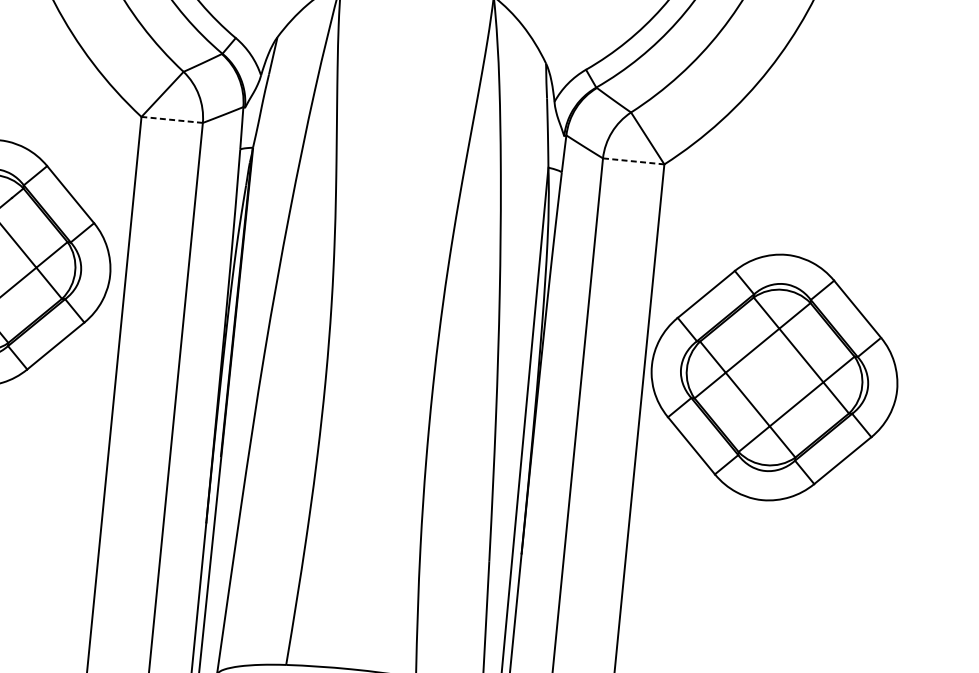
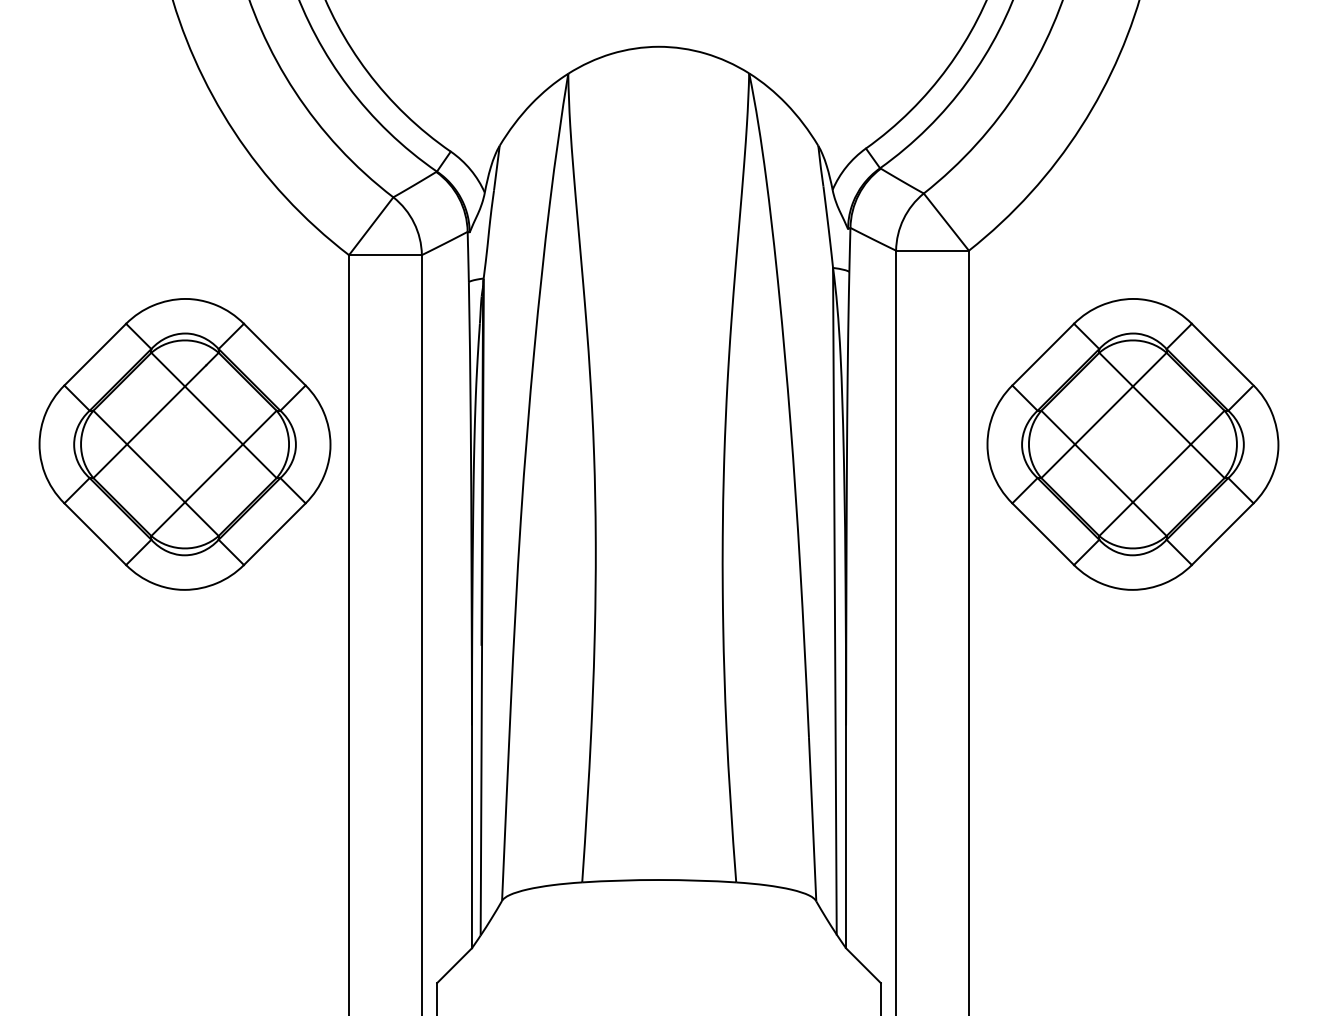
line: (171, 120) -> (384, 255), dashed -> solid
line: (634, 161) -> (933, 250), dashed -> solid
part: (774, 377) -> (1132, 444), moved

